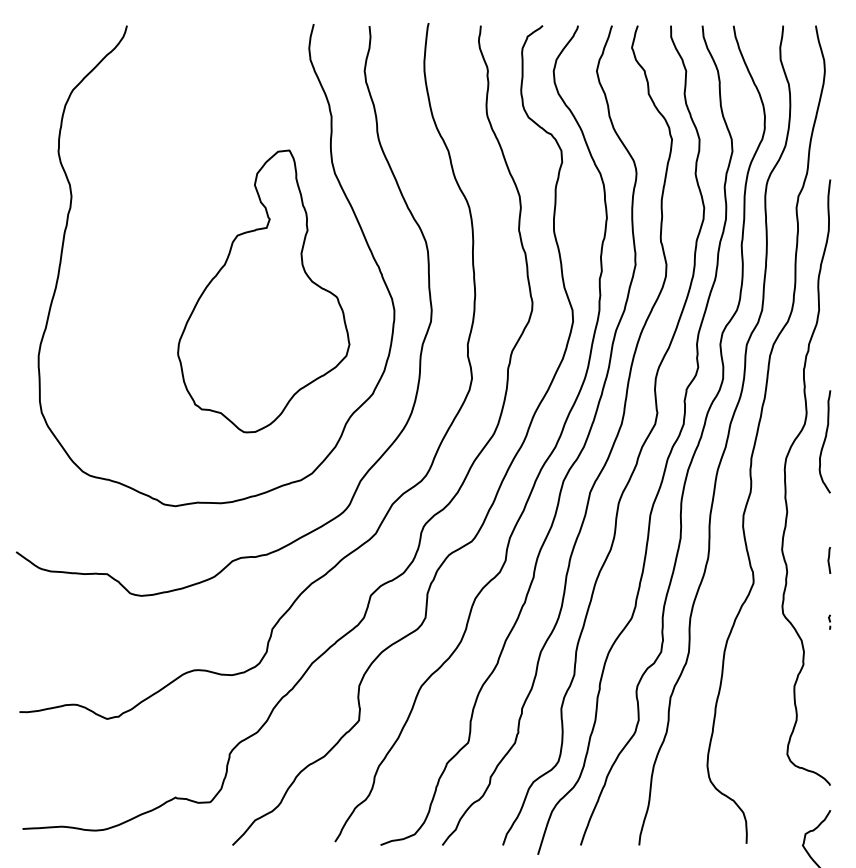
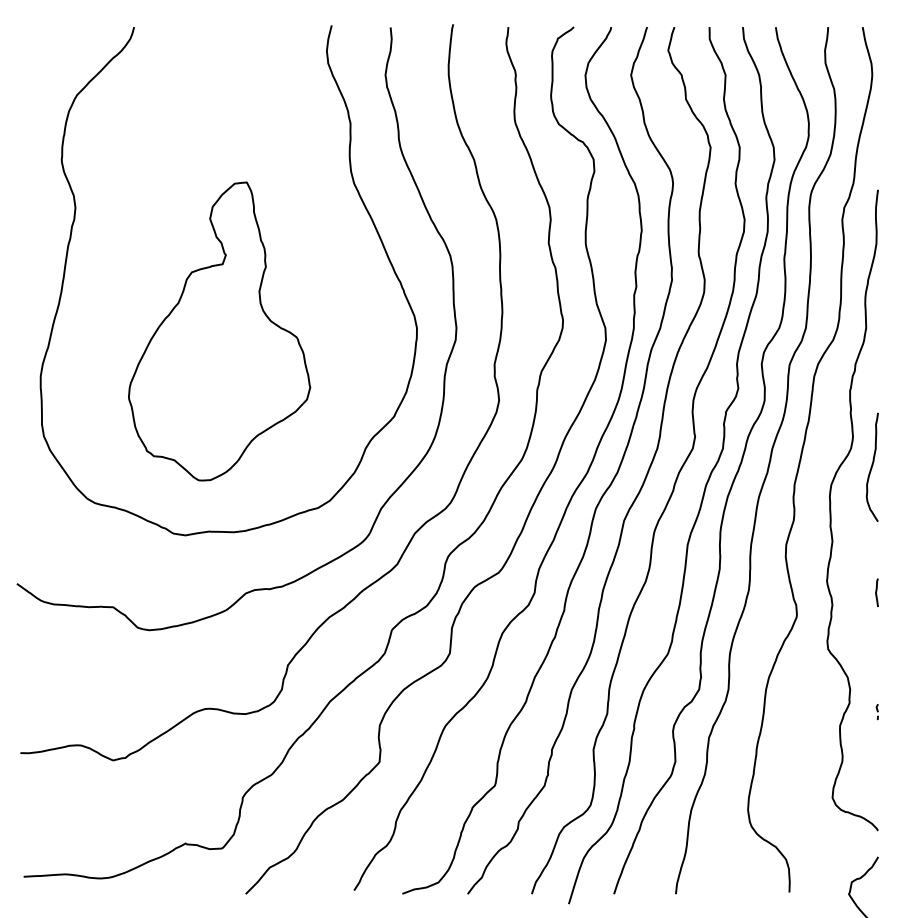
part: (263, 291) -> (219, 331), moved
part: (829, 621) -> (877, 711), moved

